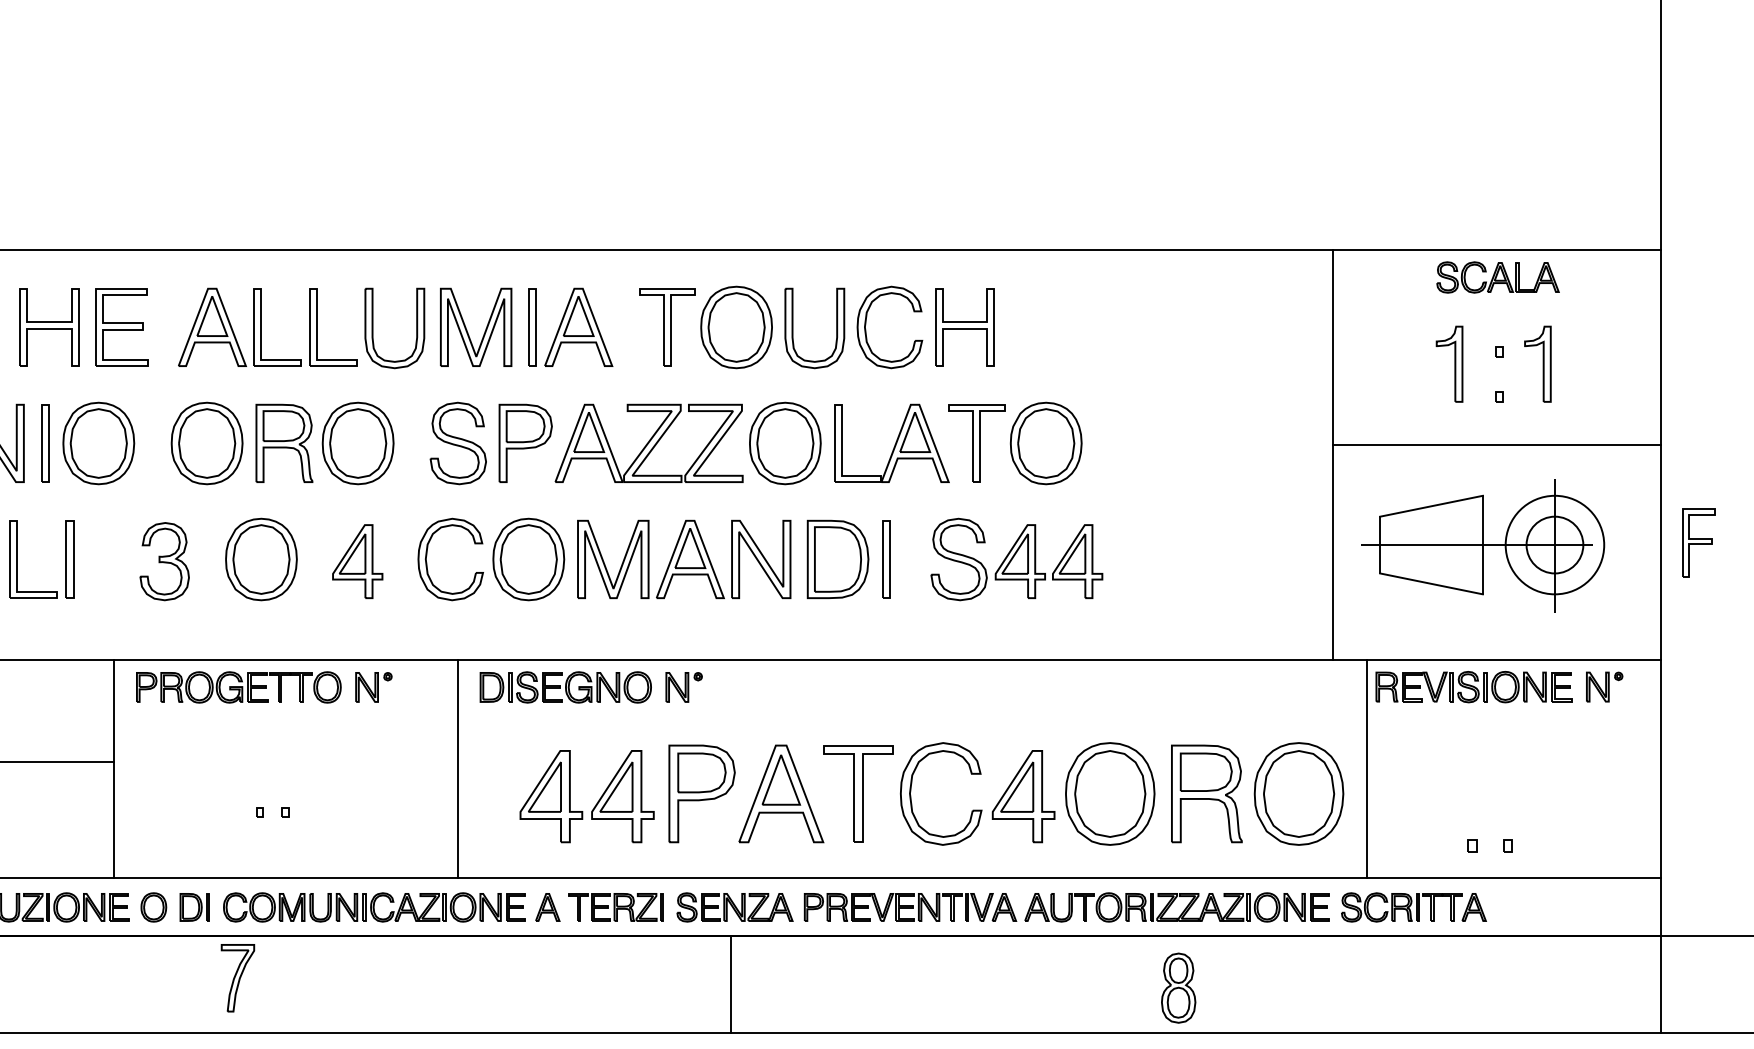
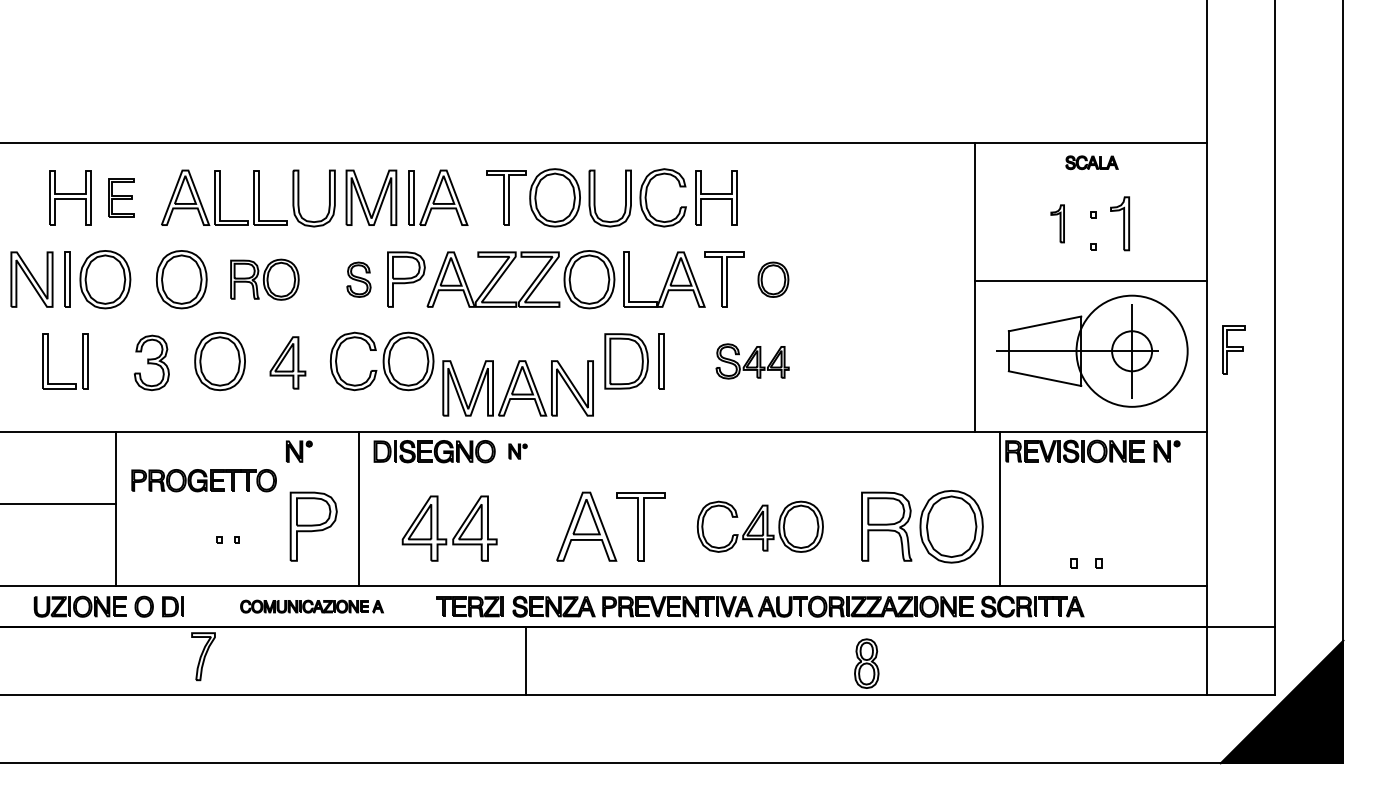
part: (1497, 277) -> (1091, 162), size x0.6
part: (121, 326) -> (121, 197), size x0.7
part: (1449, 363) -> (1057, 223), size x0.7
part: (324, 443) -> (264, 279), size x0.7
part: (457, 443) -> (358, 279), size x0.6
part: (1046, 443) -> (773, 279), size x0.6
circle: (1554, 545) -> (1131, 351), size x1.6
part: (683, 559) -> (517, 388), moved
part: (1016, 559) -> (752, 361), size x0.6
part: (237, 687) -> (203, 480), moved
part: (683, 687) -> (517, 451), size x0.7
part: (701, 793) -> (313, 526), moved
part: (1027, 793) -> (760, 526), size x0.7
part: (391, 907) -> (311, 606), size x0.6
line: (730, 983) -> (525, 660), moved

